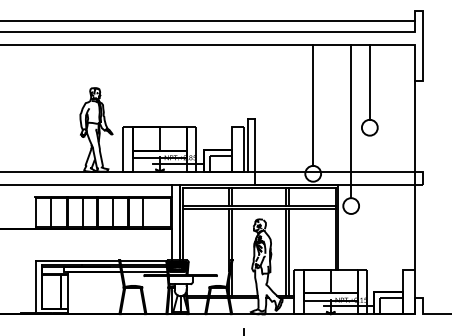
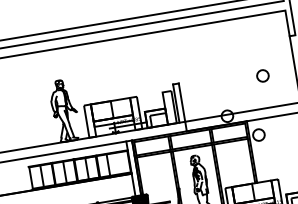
line: (369, 82) -> (257, 43), removed
line: (313, 105) -> (219, 66), removed
line: (351, 121) -> (248, 73), removed

